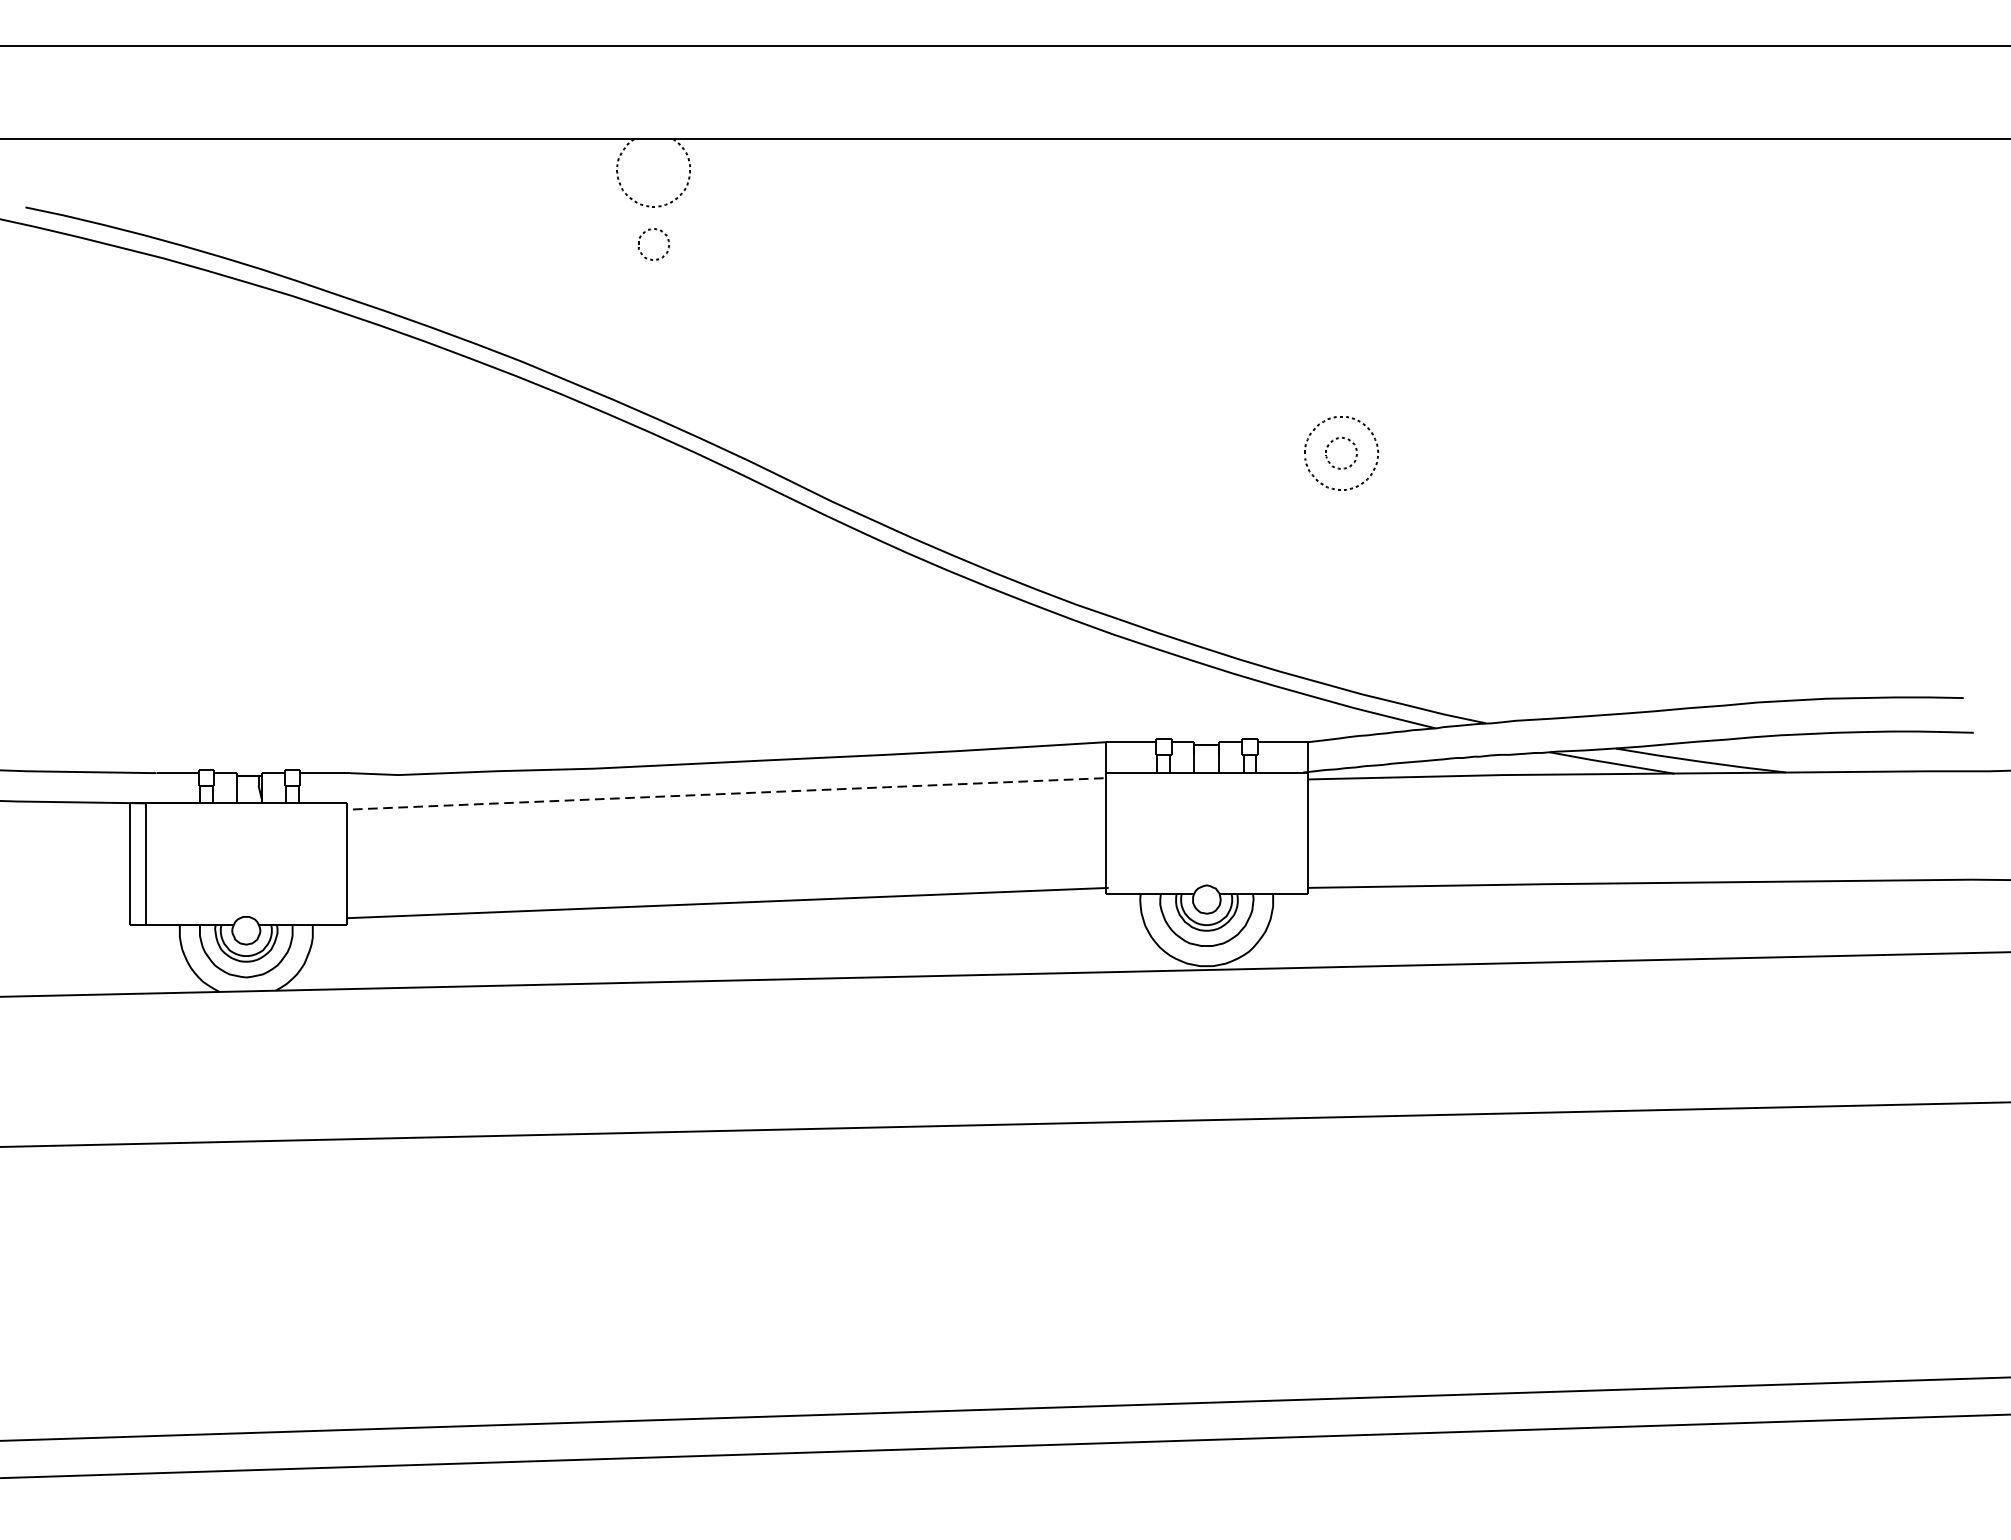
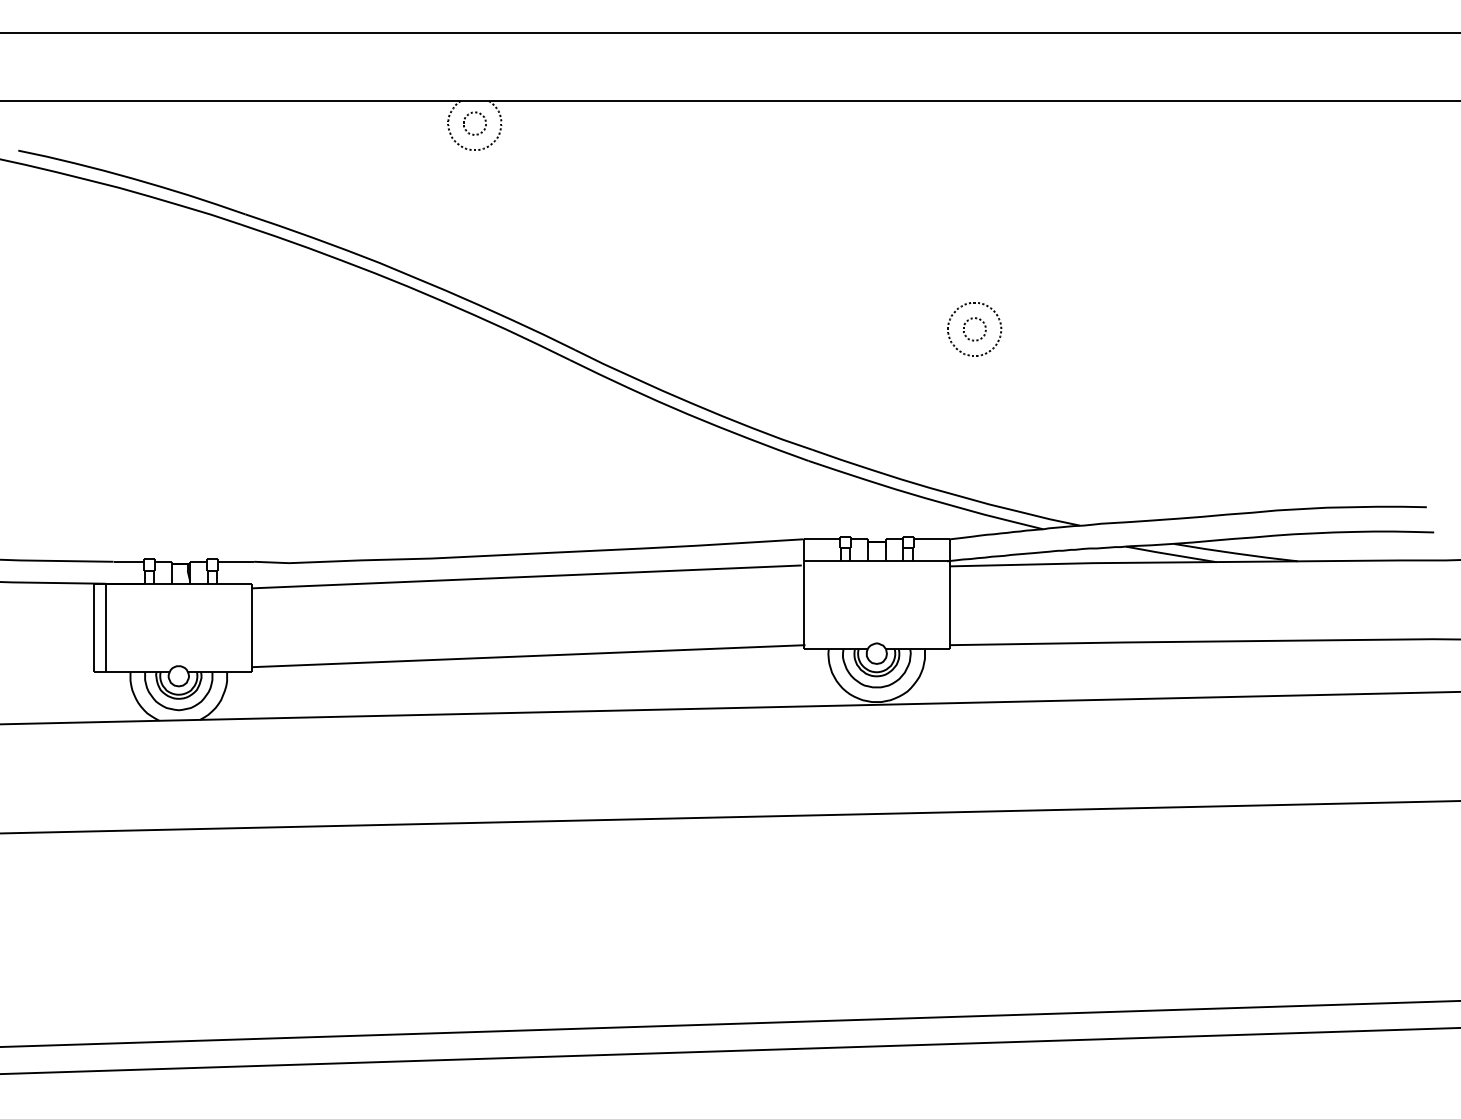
part: (640, 238) -> (465, 119), moved
line: (724, 793) -> (526, 576), dashed -> solid

